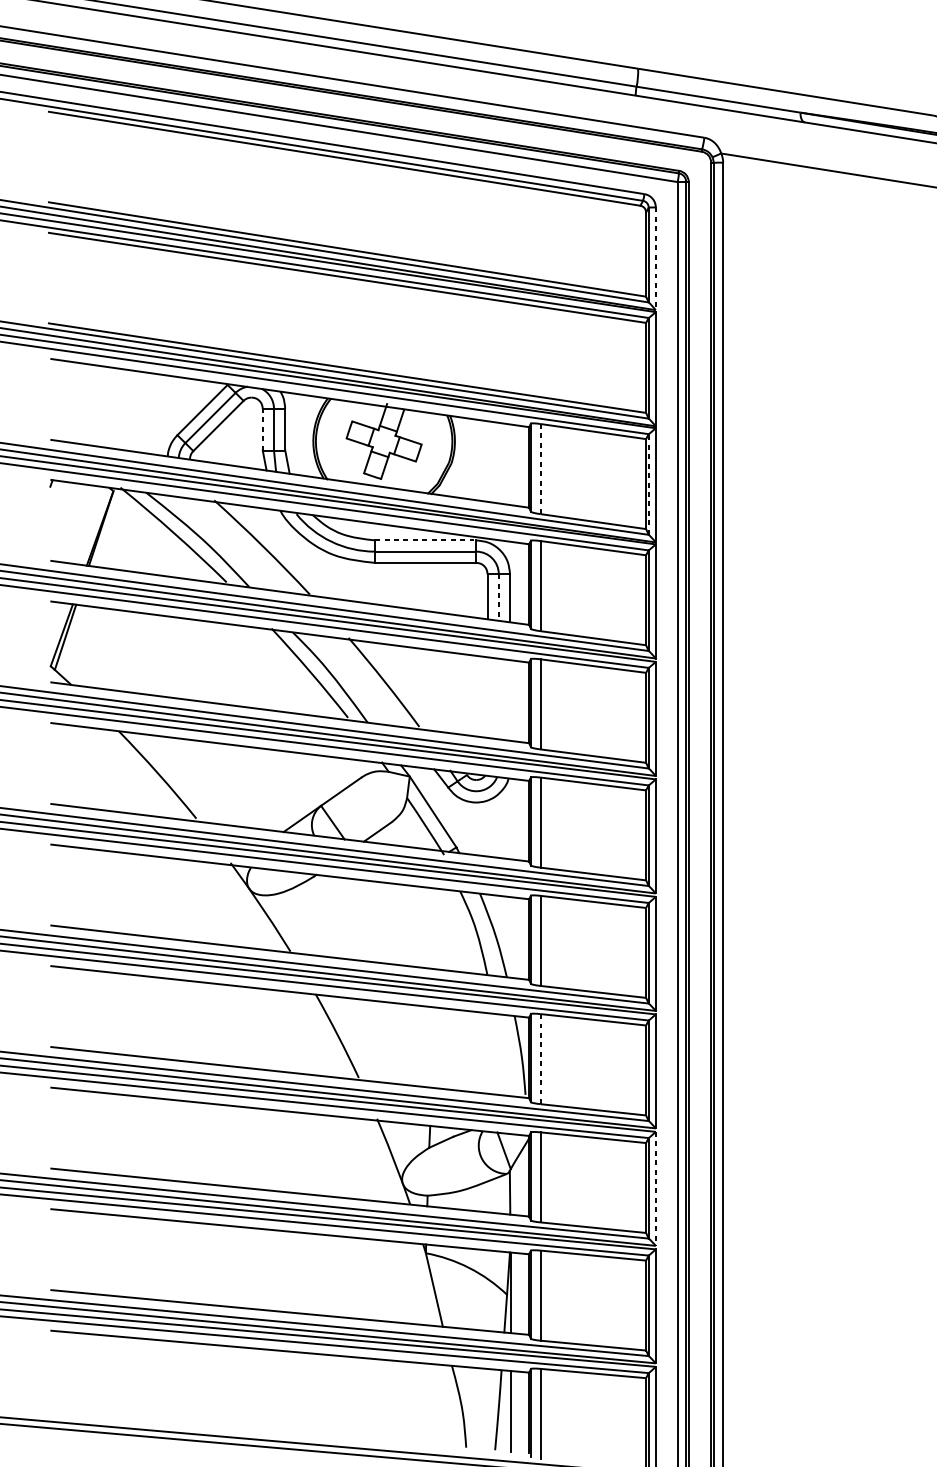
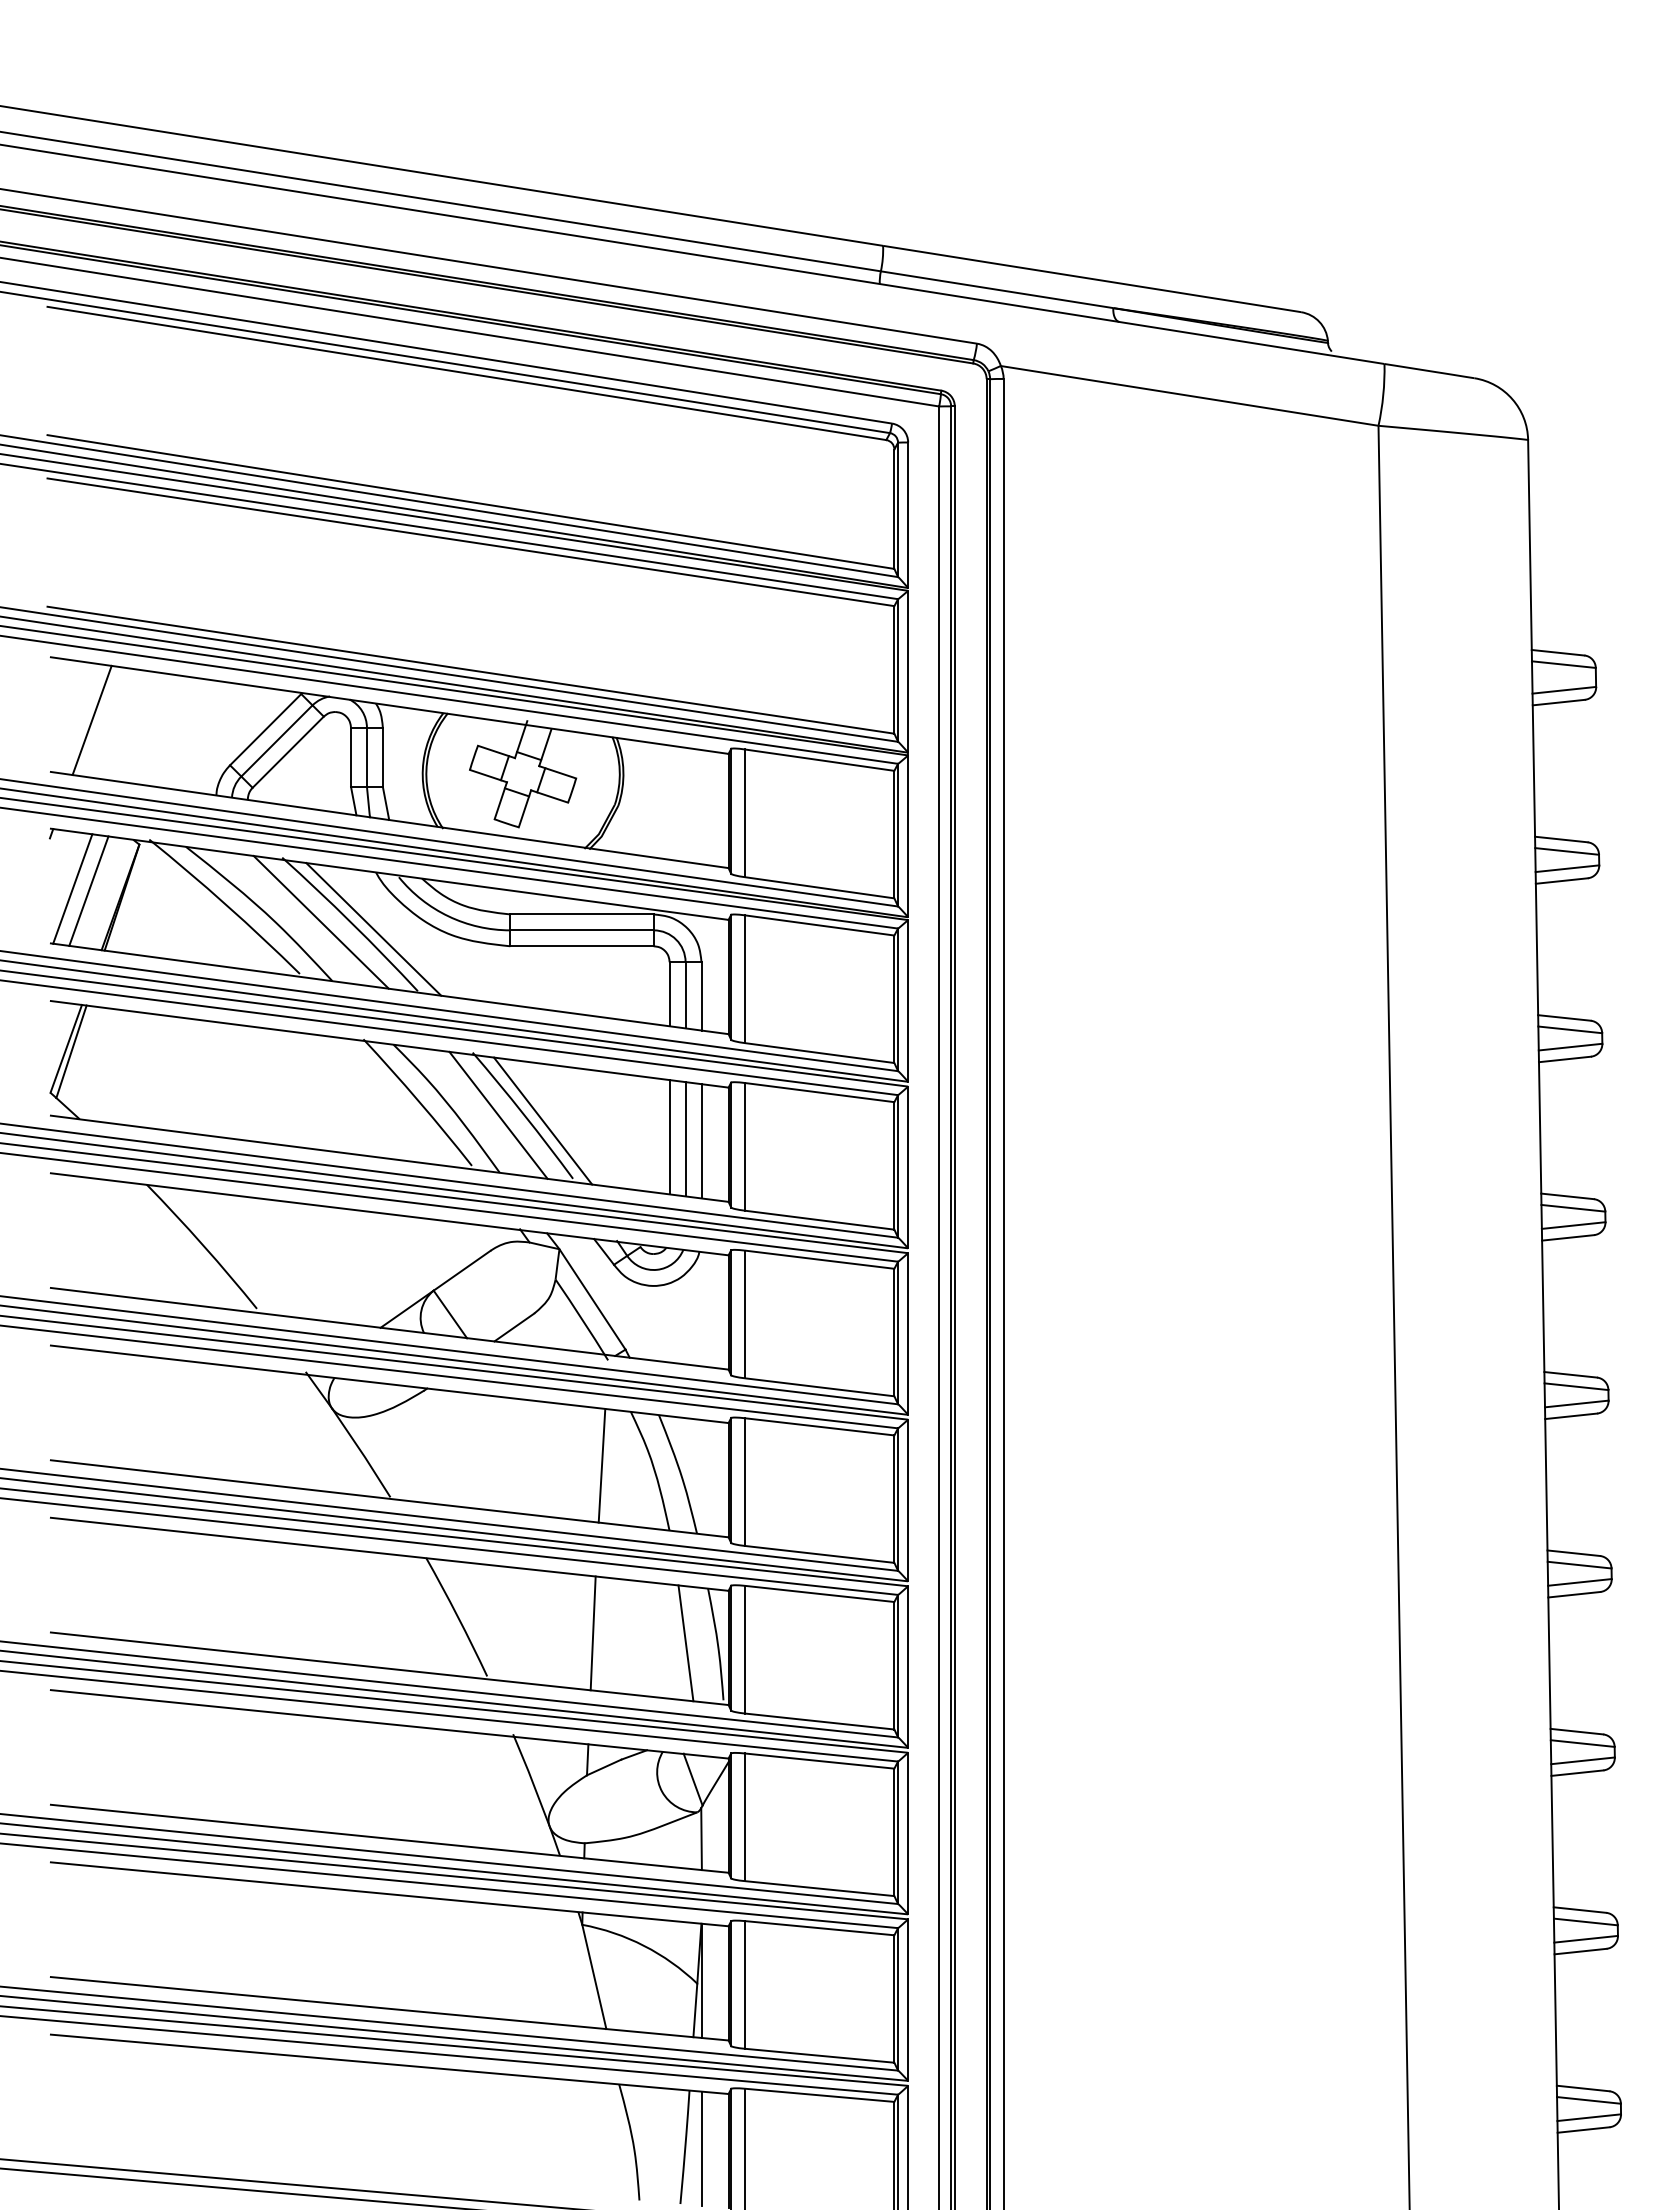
line: (656, 258) -> (908, 515), dashed -> solid
line: (79, 403) -> (91, 720), added
line: (263, 429) -> (351, 757), dashed -> solid
line: (540, 469) -> (744, 813), dashed -> solid
line: (649, 484) -> (898, 834), dashed -> solid
line: (66, 522) -> (72, 888), added
line: (77, 523) -> (88, 890), added
line: (426, 540) -> (582, 914), dashed -> solid
line: (241, 546) -> (320, 922), added
line: (278, 551) -> (373, 929), added
line: (498, 597) -> (685, 995), dashed -> solid
line: (366, 681) -> (498, 1114), added
line: (398, 685) -> (543, 1120), added
line: (487, 697) -> (669, 1137), added
line: (498, 699) -> (685, 1139), added
line: (510, 700) -> (701, 1141), added
line: (439, 929) -> (601, 1465), added
line: (433, 1047) -> (592, 1633), added
line: (498, 1054) -> (685, 1643), added
line: (540, 1059) -> (744, 1649), dashed -> solid
line: (656, 1188) -> (908, 1833), dashed -> solid

